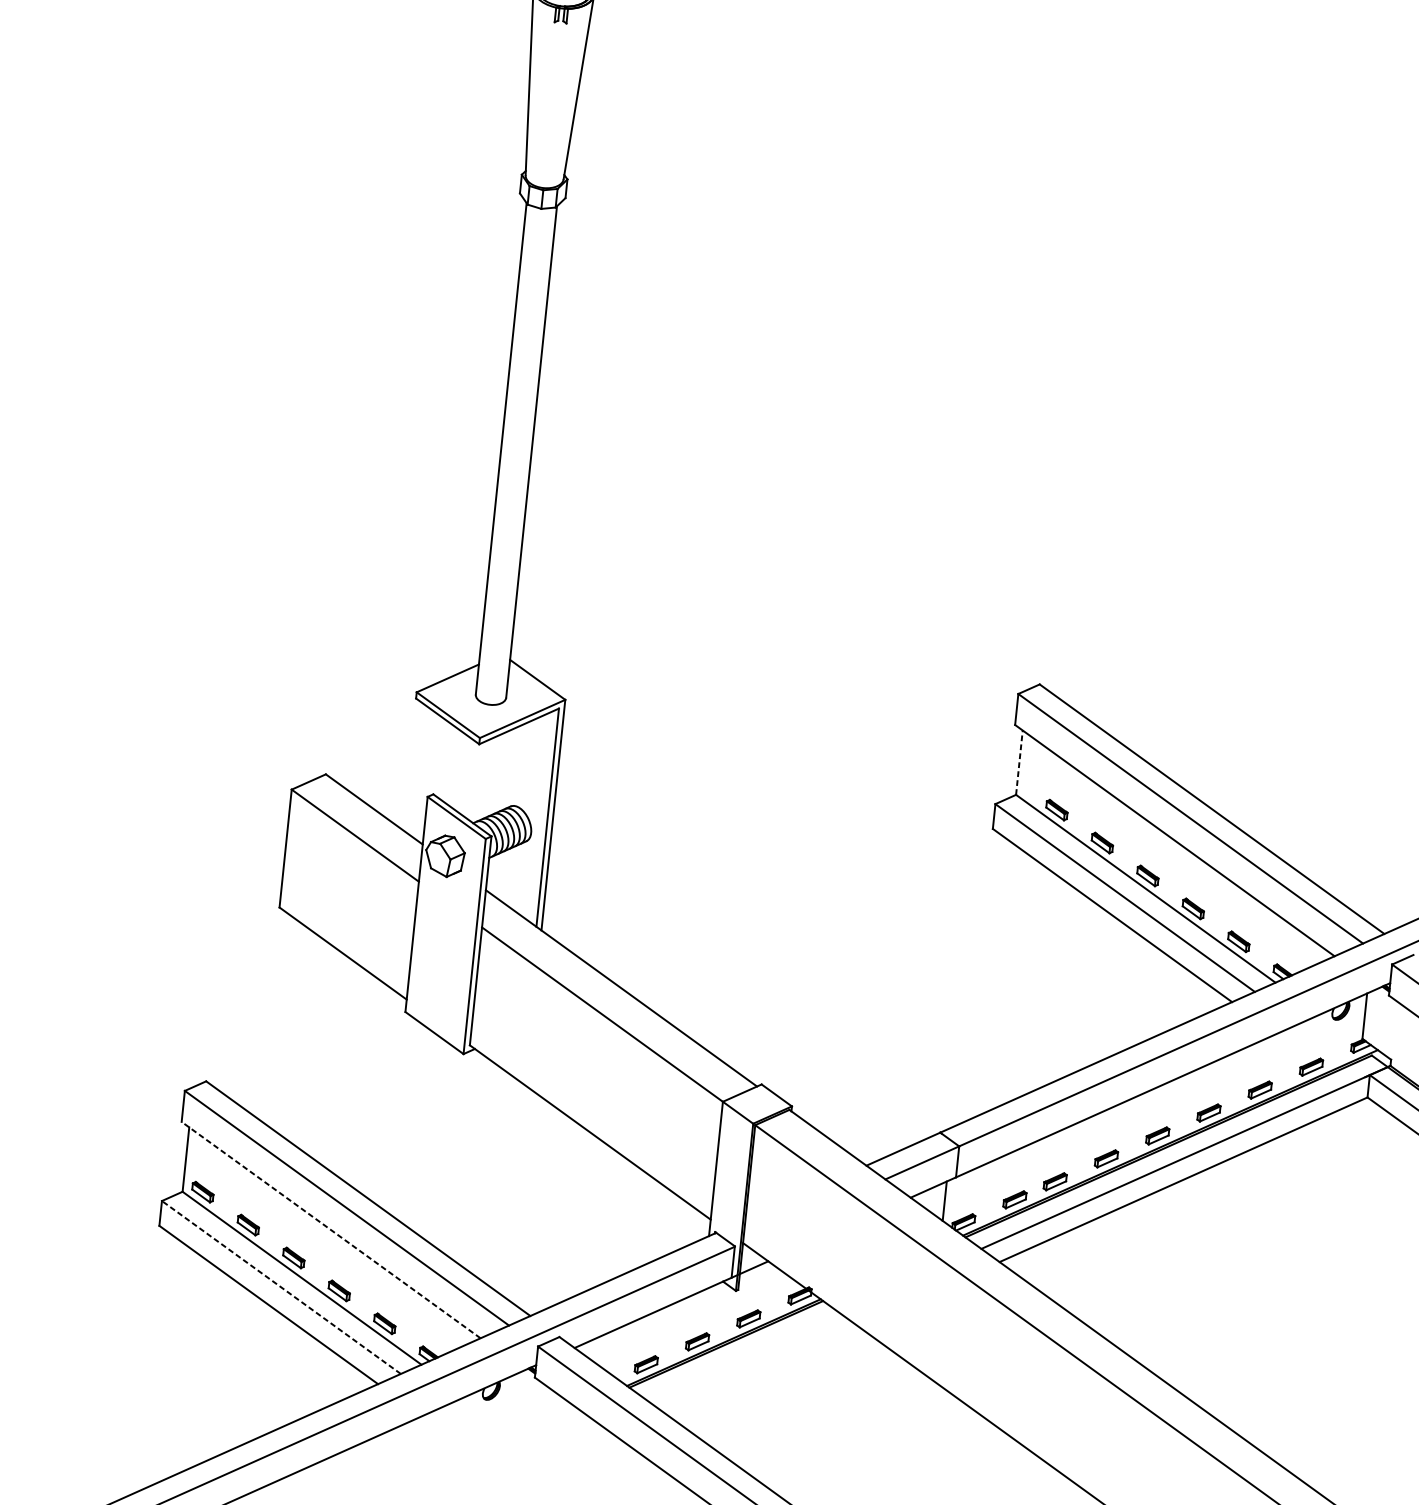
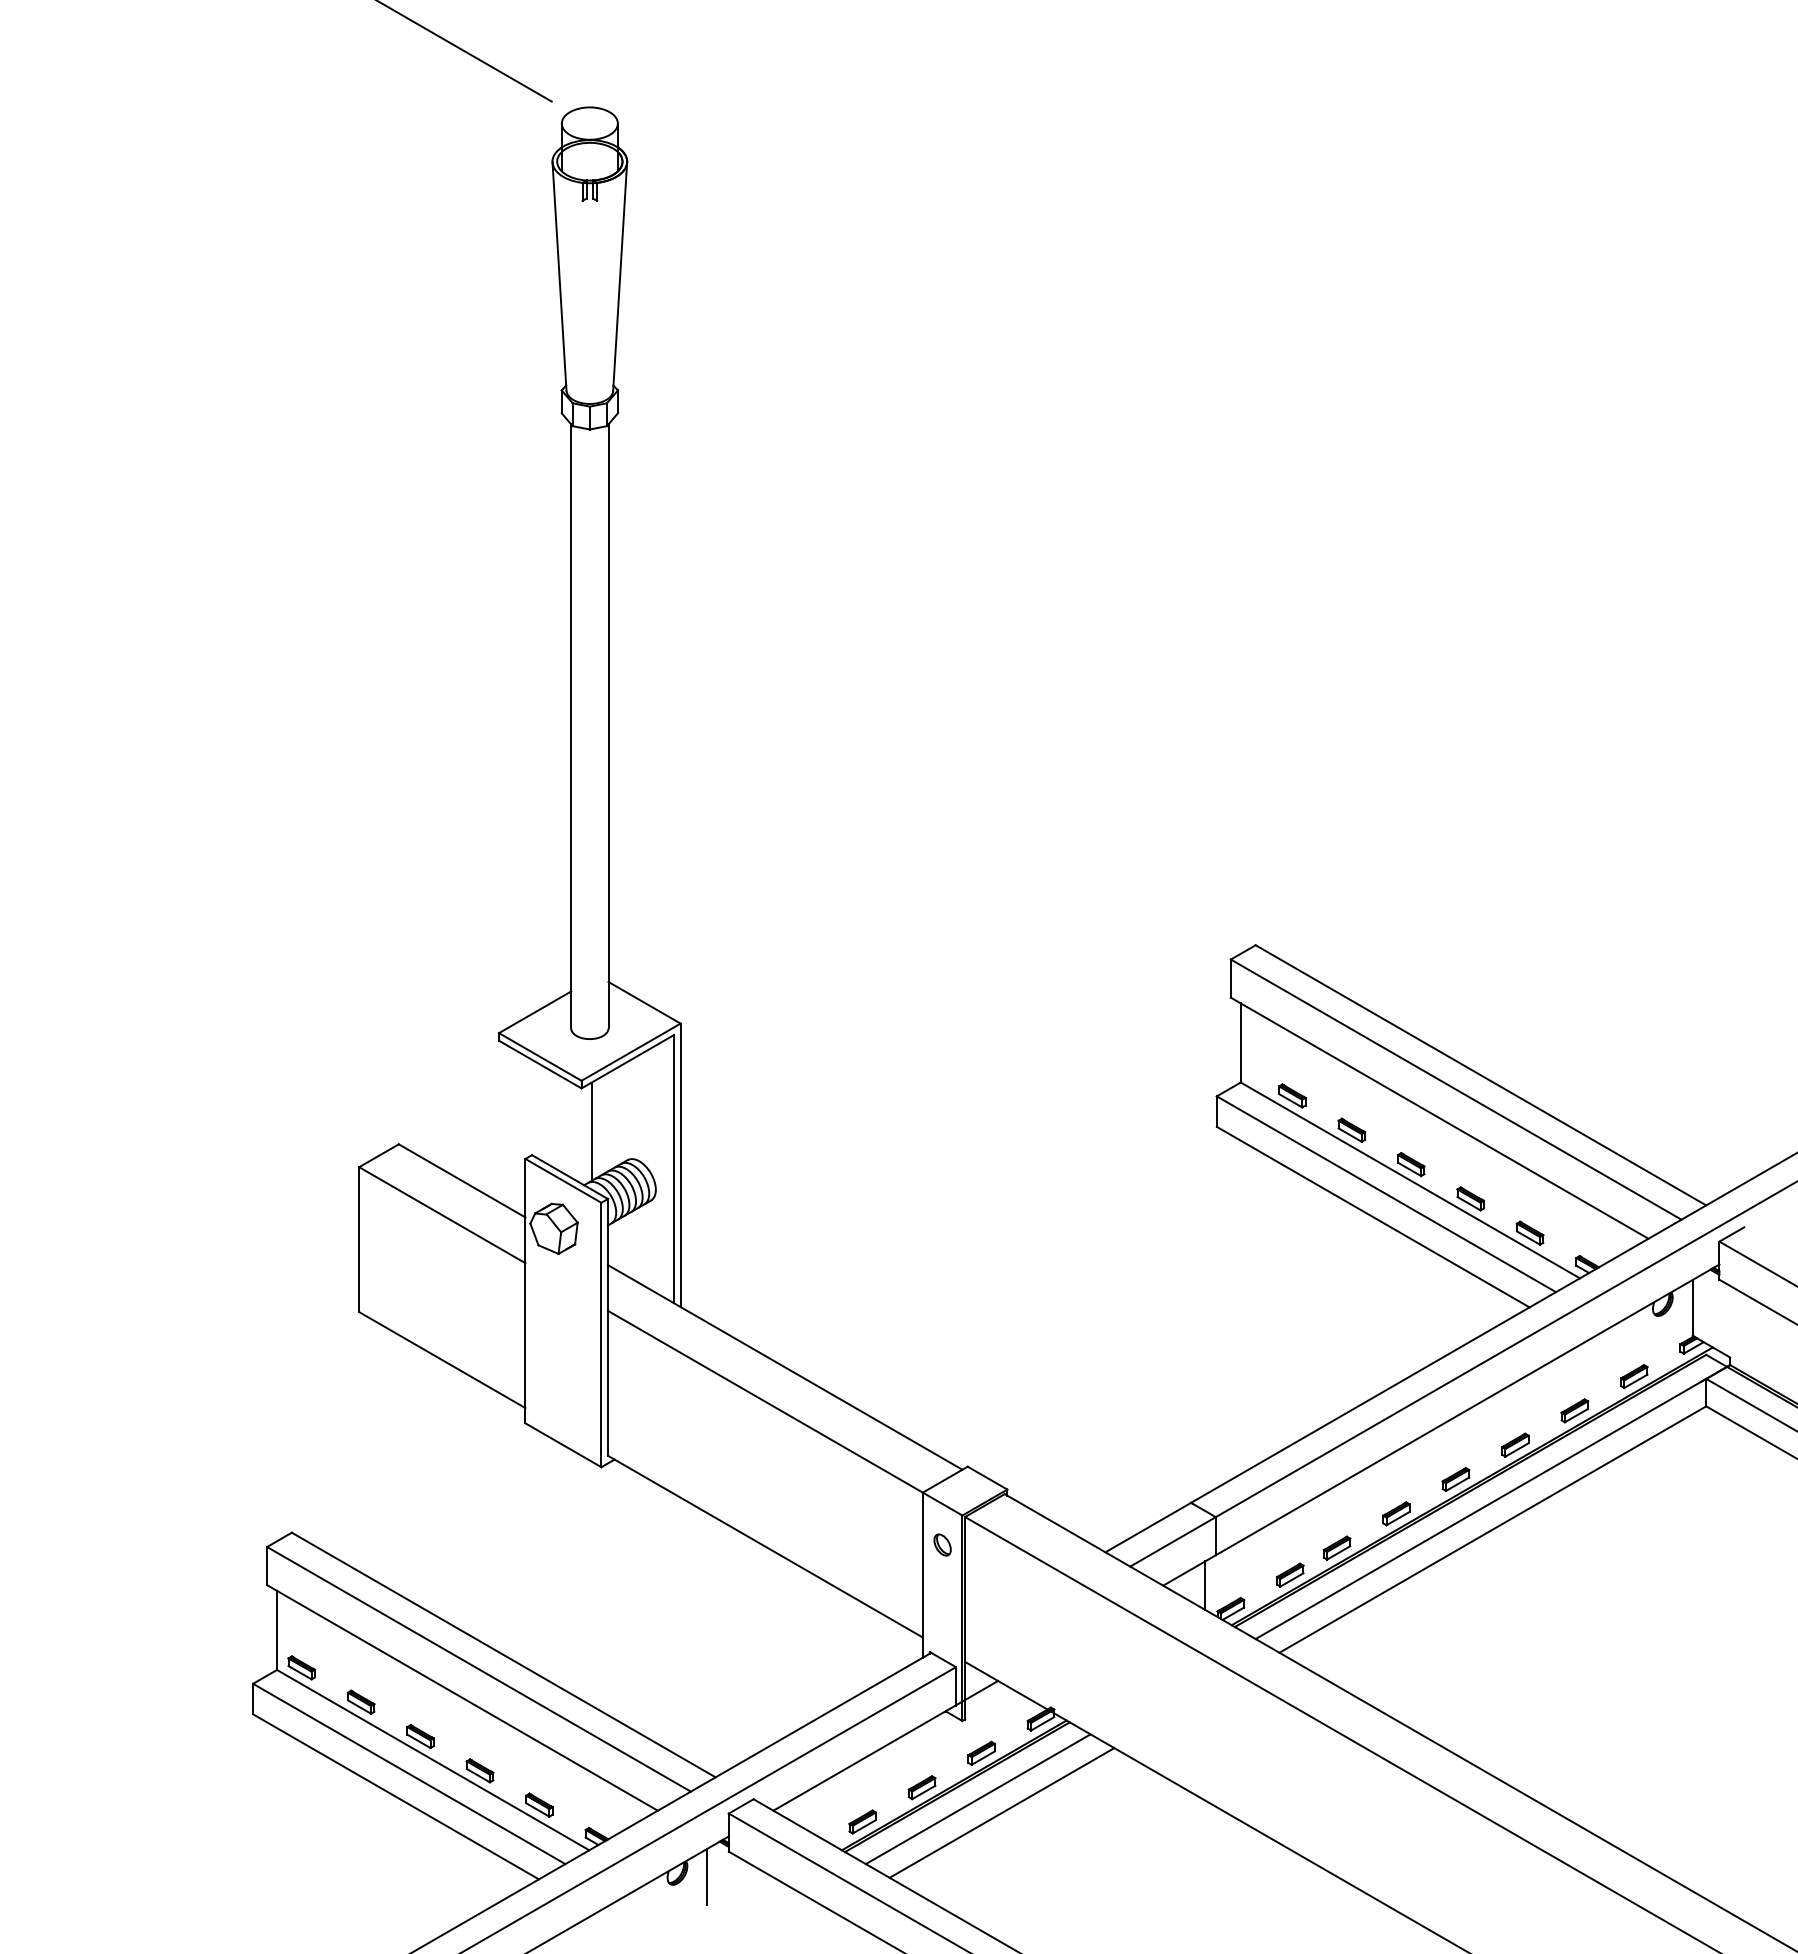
line: (1019, 762) -> (1240, 1042), dashed -> solid
line: (483, 780) -> (591, 1131), added
part: (734, 1145) -> (942, 1544), added
line: (331, 1229) -> (462, 1697), dashed -> solid
line: (280, 1287) -> (408, 1773), dashed -> solid
line: (741, 1356) -> (977, 1799), added
line: (760, 1368) -> (1001, 1812), added
line: (515, 1395) -> (707, 1876), added

